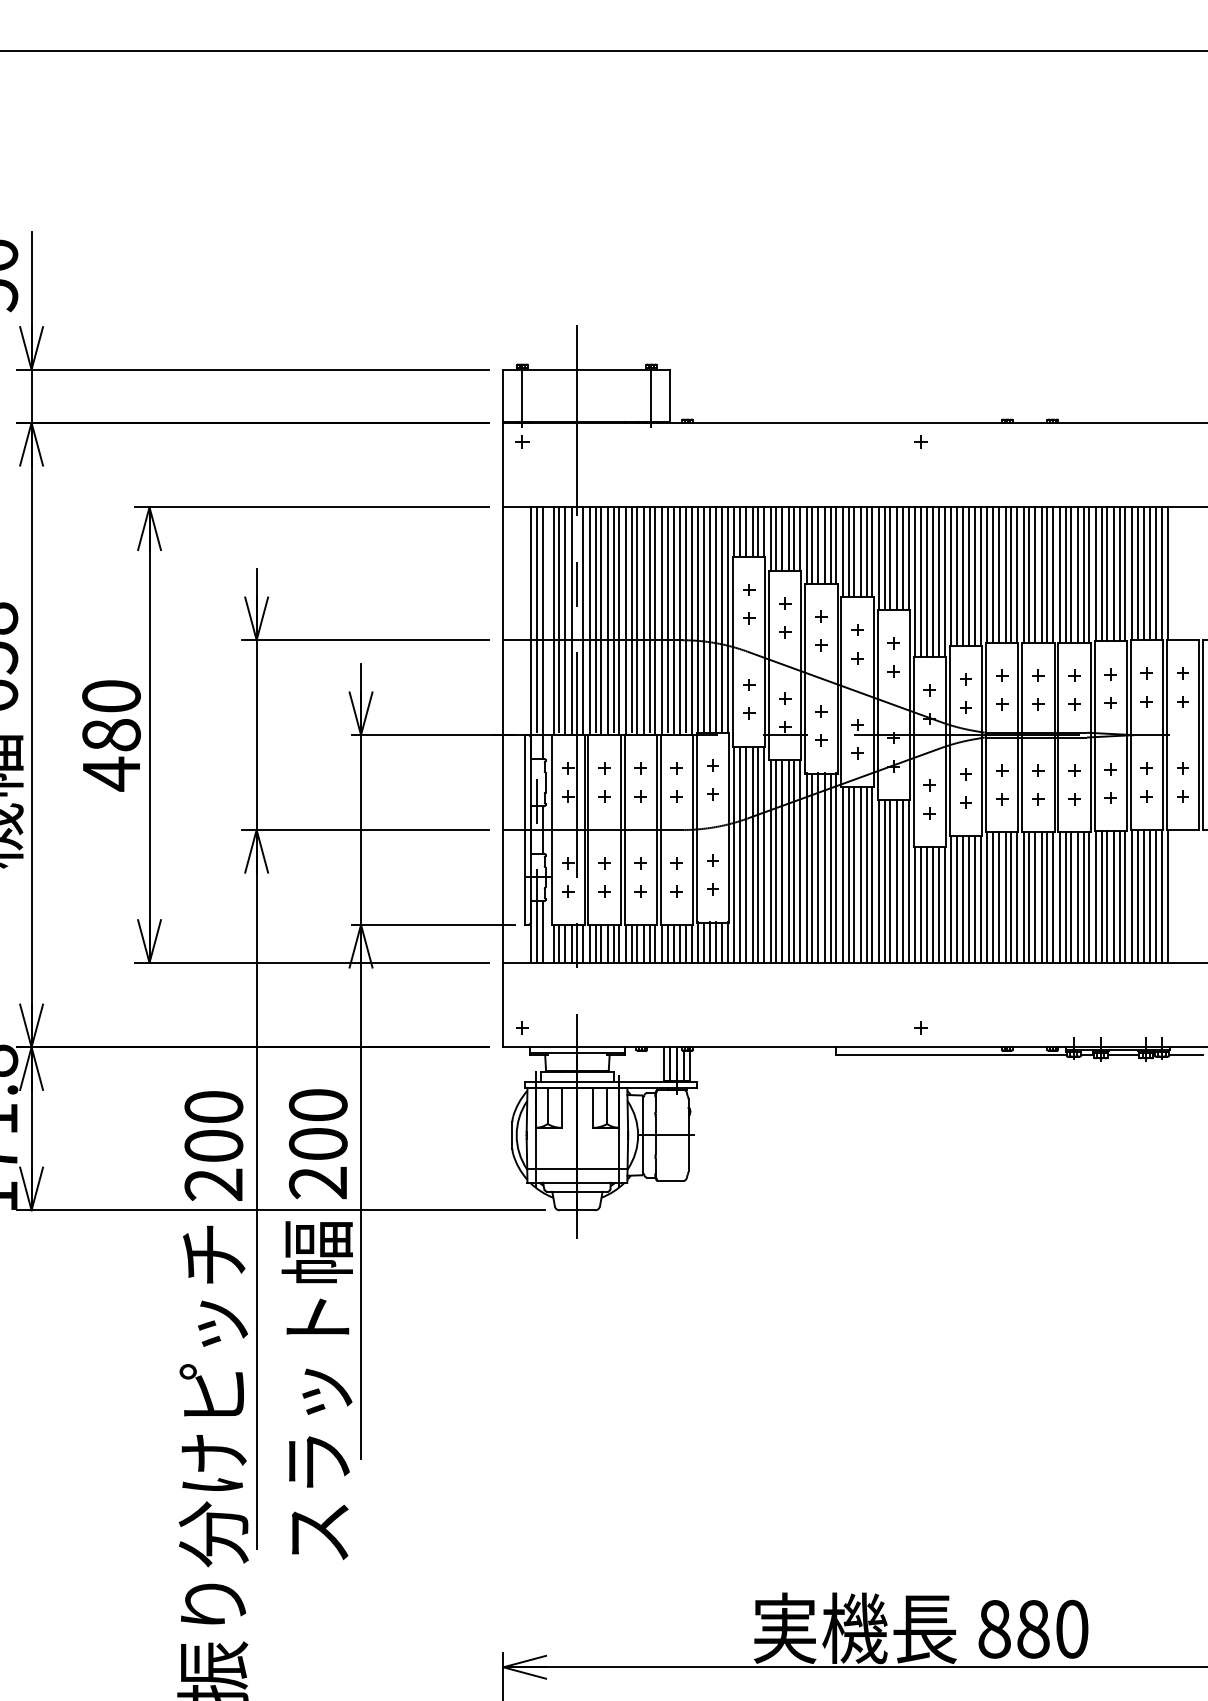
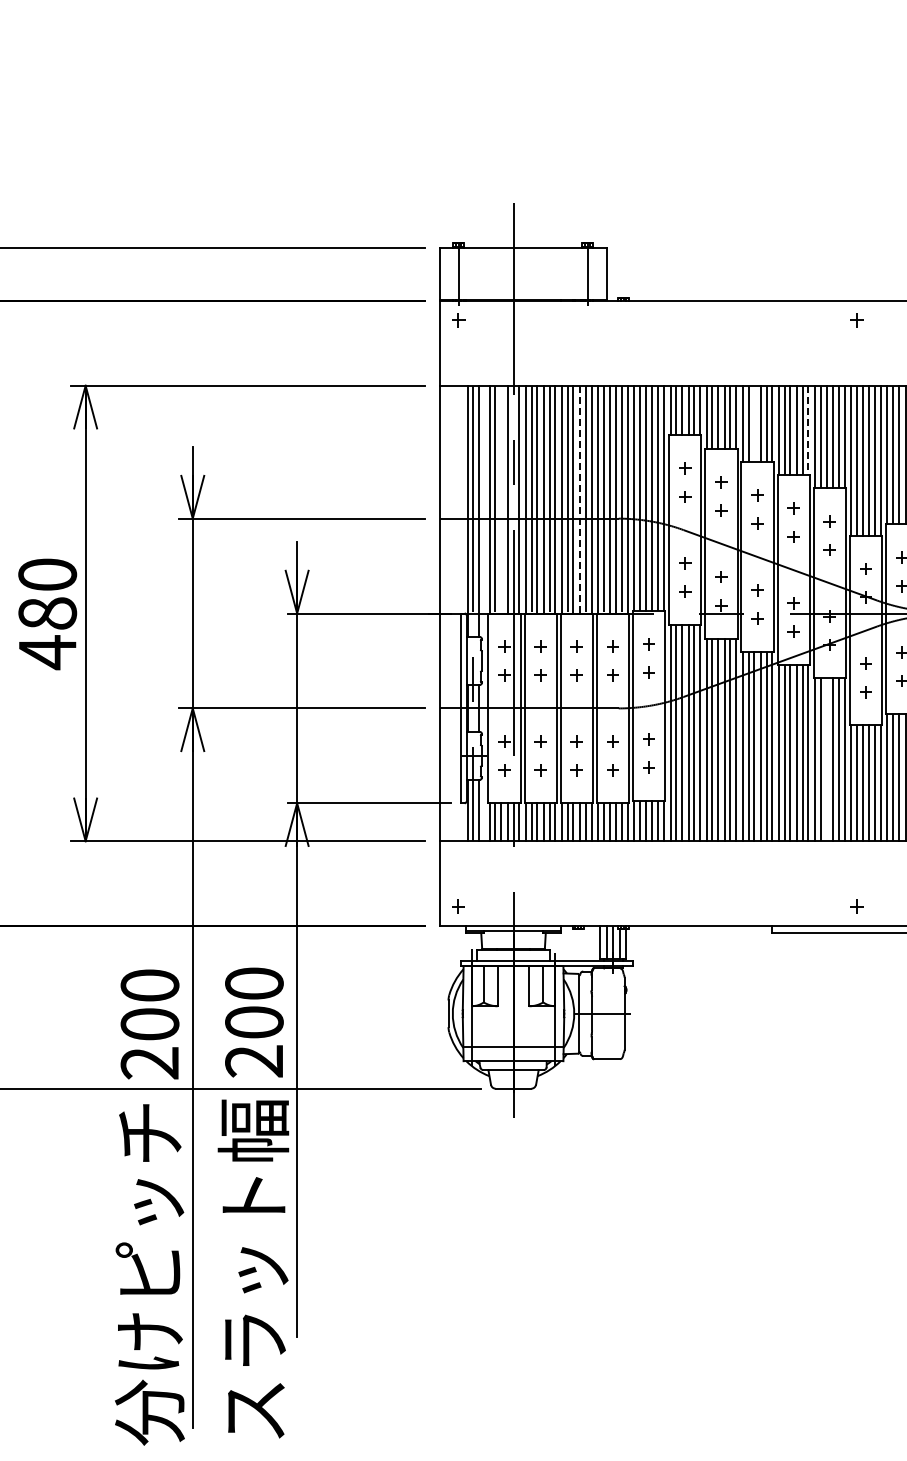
line: (818, 545) -> (754, 423), removed
line: (872, 552) -> (808, 430), solid -> dashed
line: (565, 621) -> (501, 499), removed
line: (644, 621) -> (580, 499), solid -> dashed
line: (890, 880) -> (826, 758), removed

